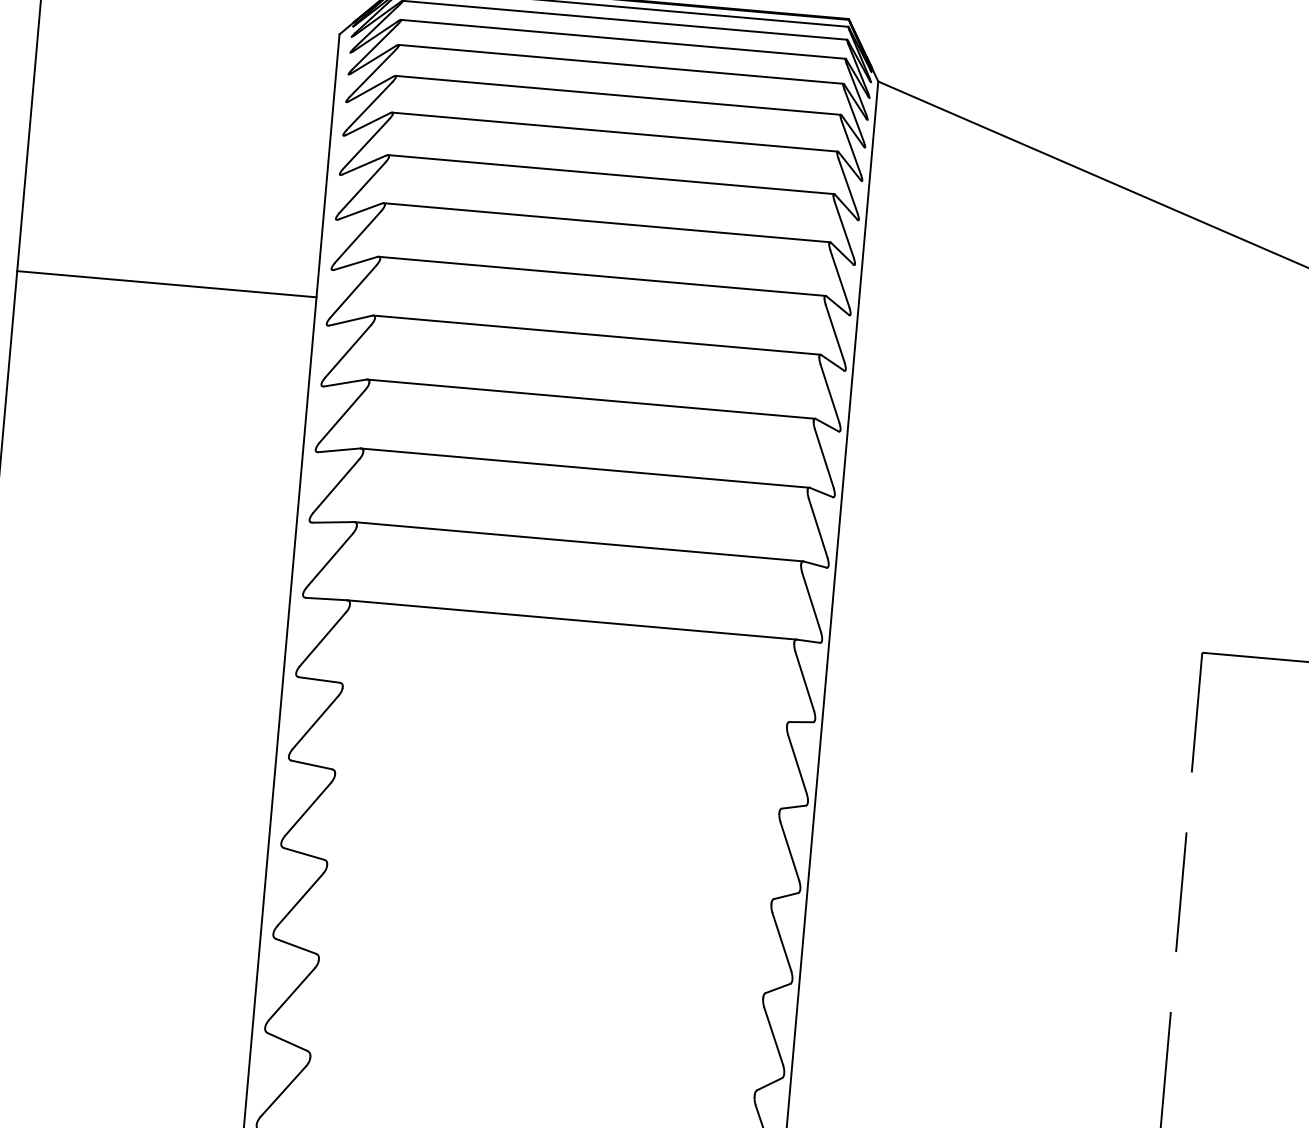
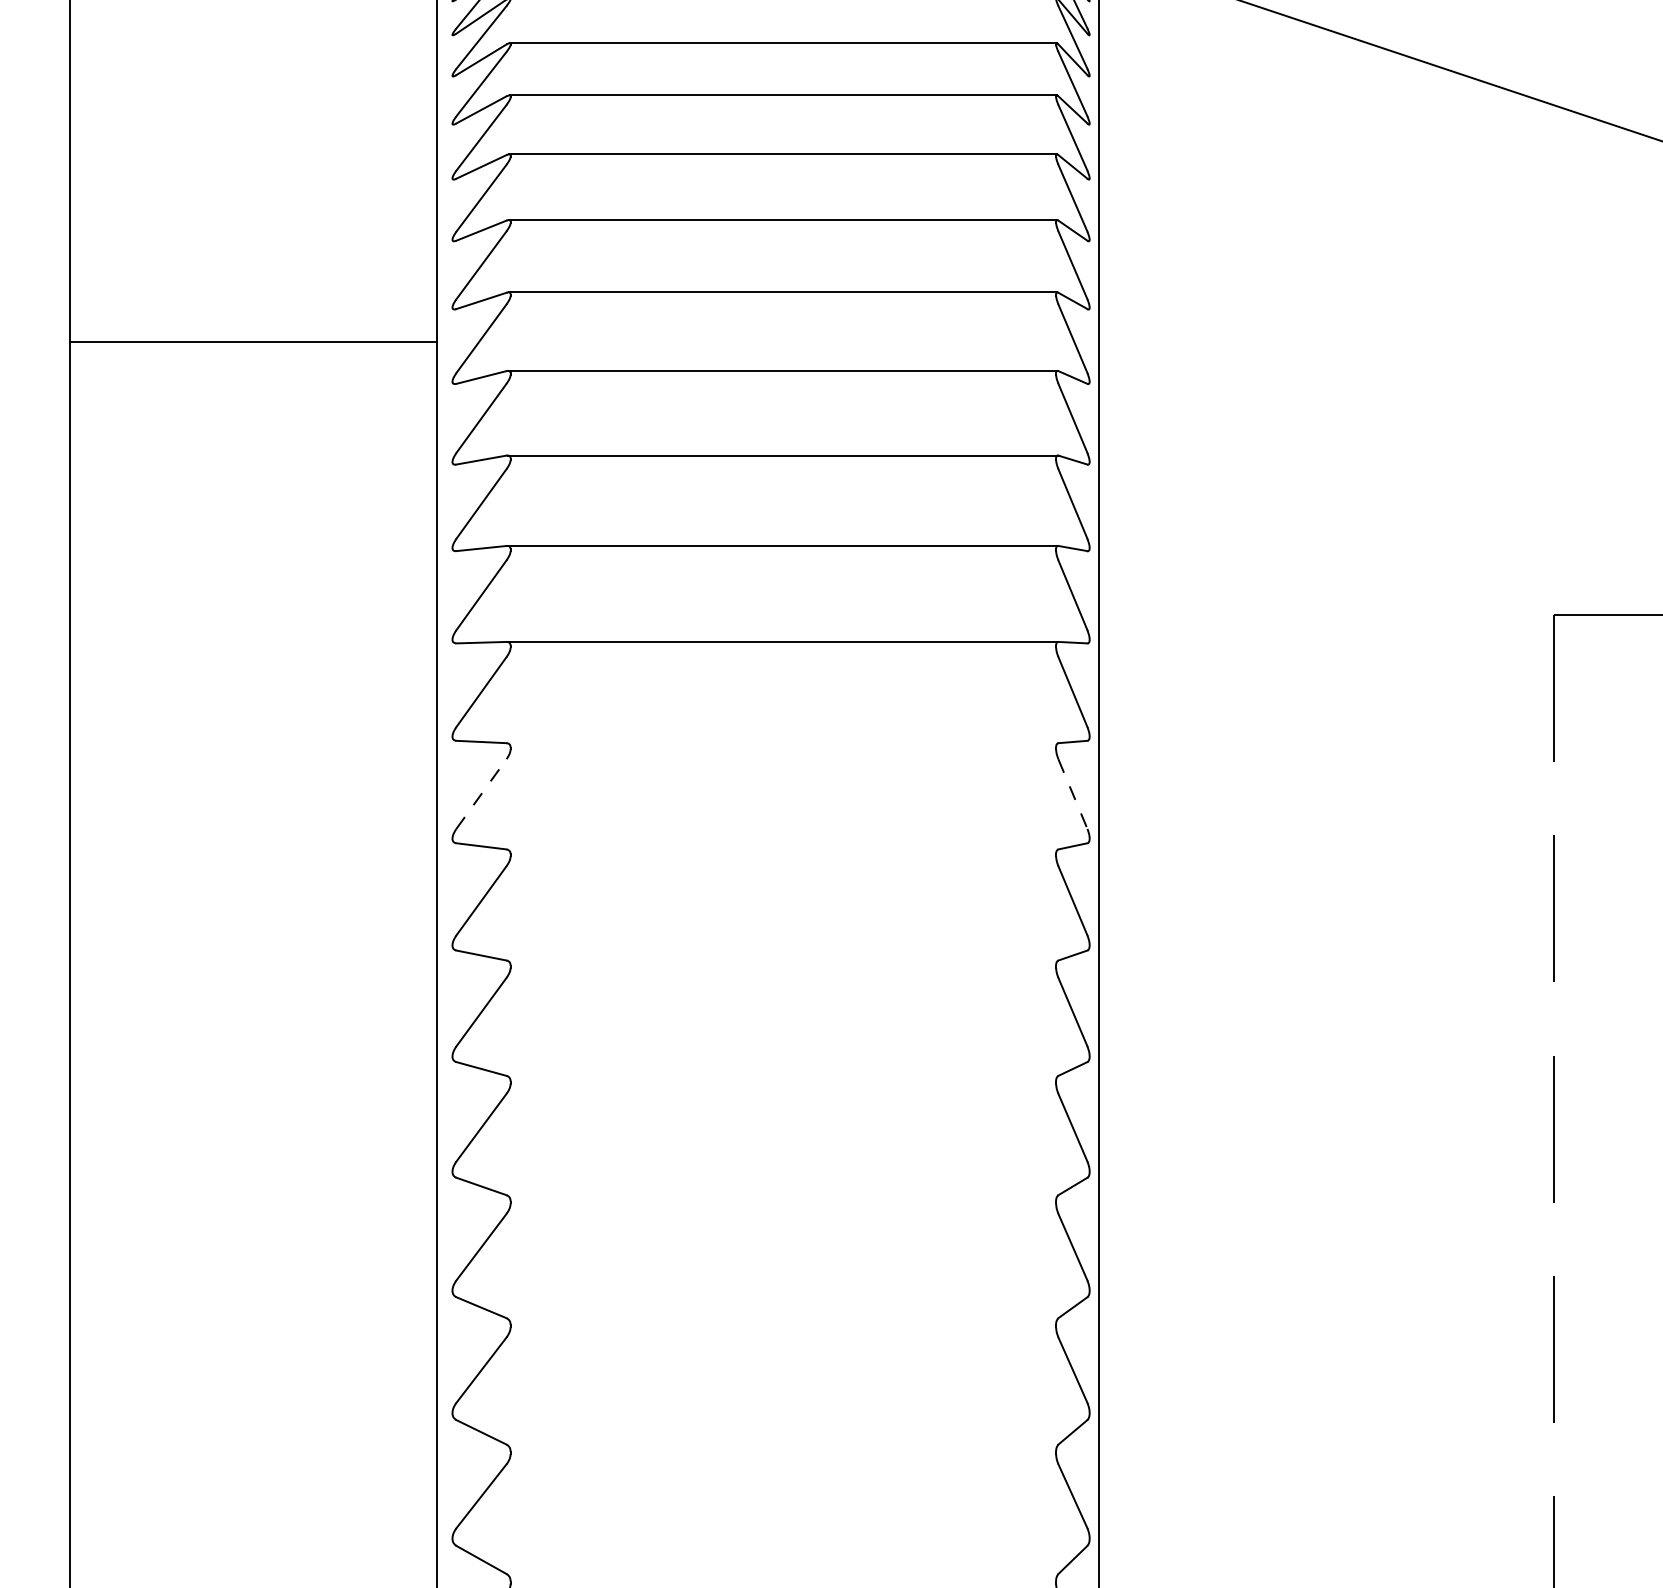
line: (166, 284) -> (253, 342), moved
line: (315, 721) -> (481, 793), solid -> dashed
line: (797, 764) -> (1072, 794), solid -> dashed

